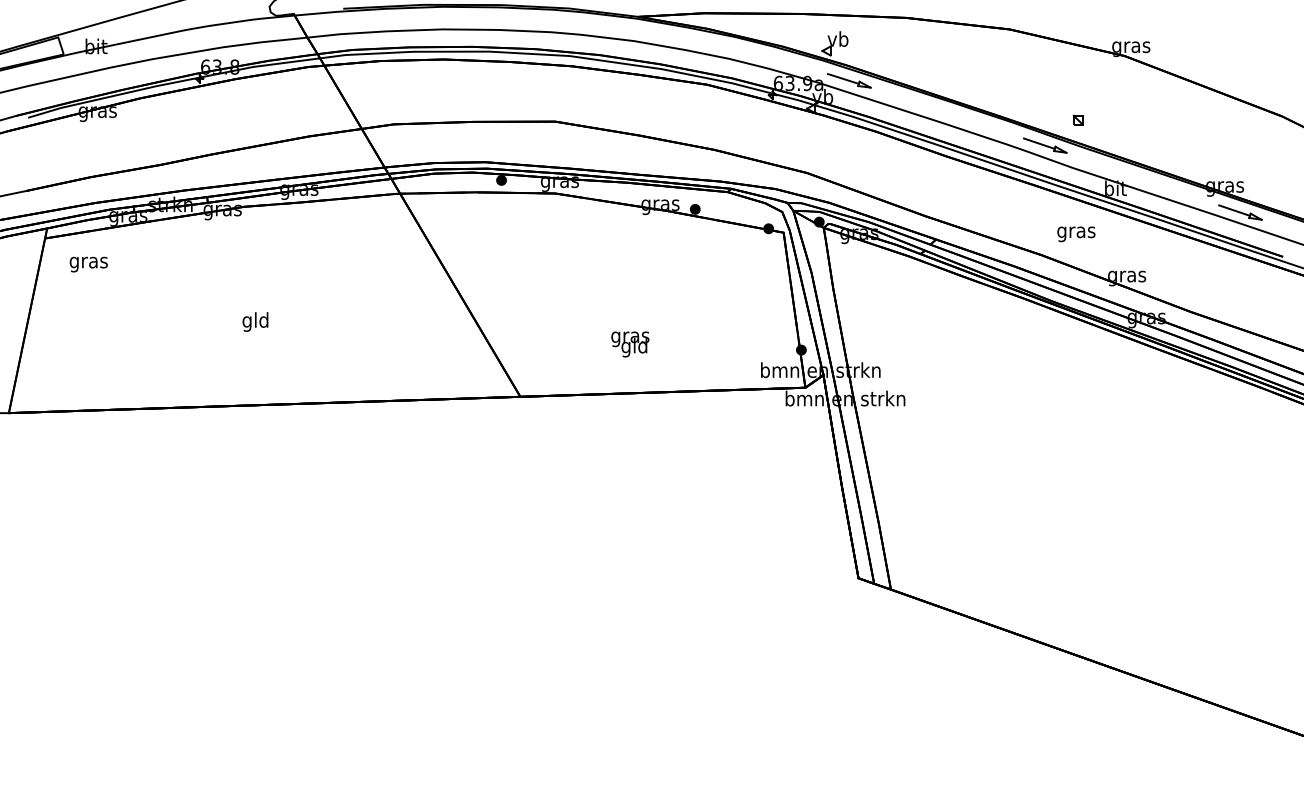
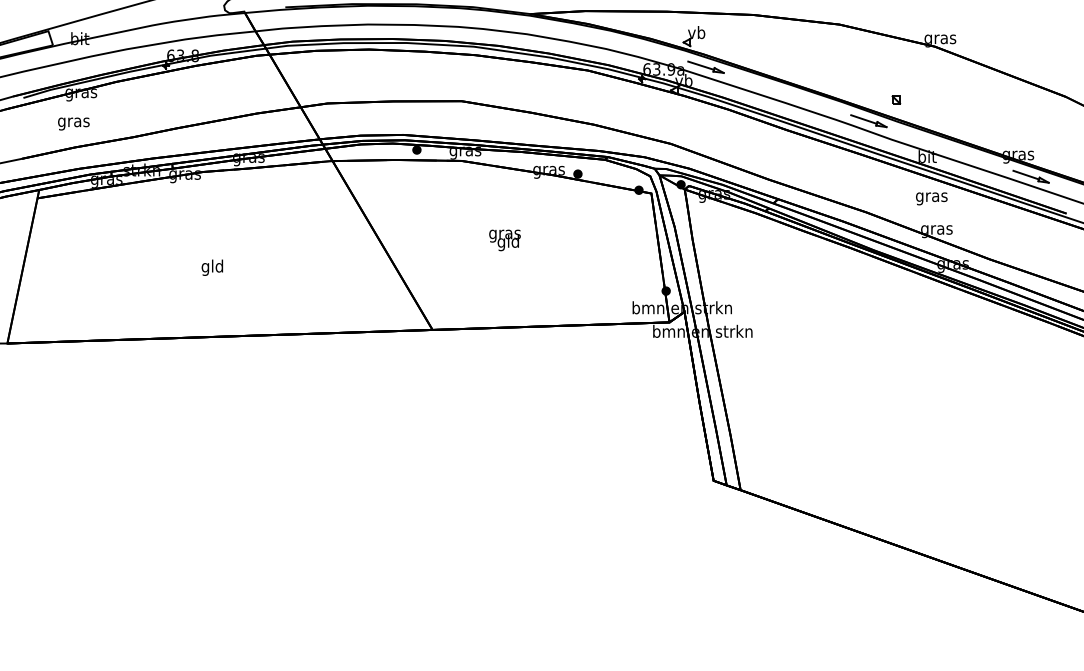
text: (1076, 233) -> (931, 198), moved
text: (88, 263) -> (73, 123), moved
text: (629, 344) -> (504, 240), moved

